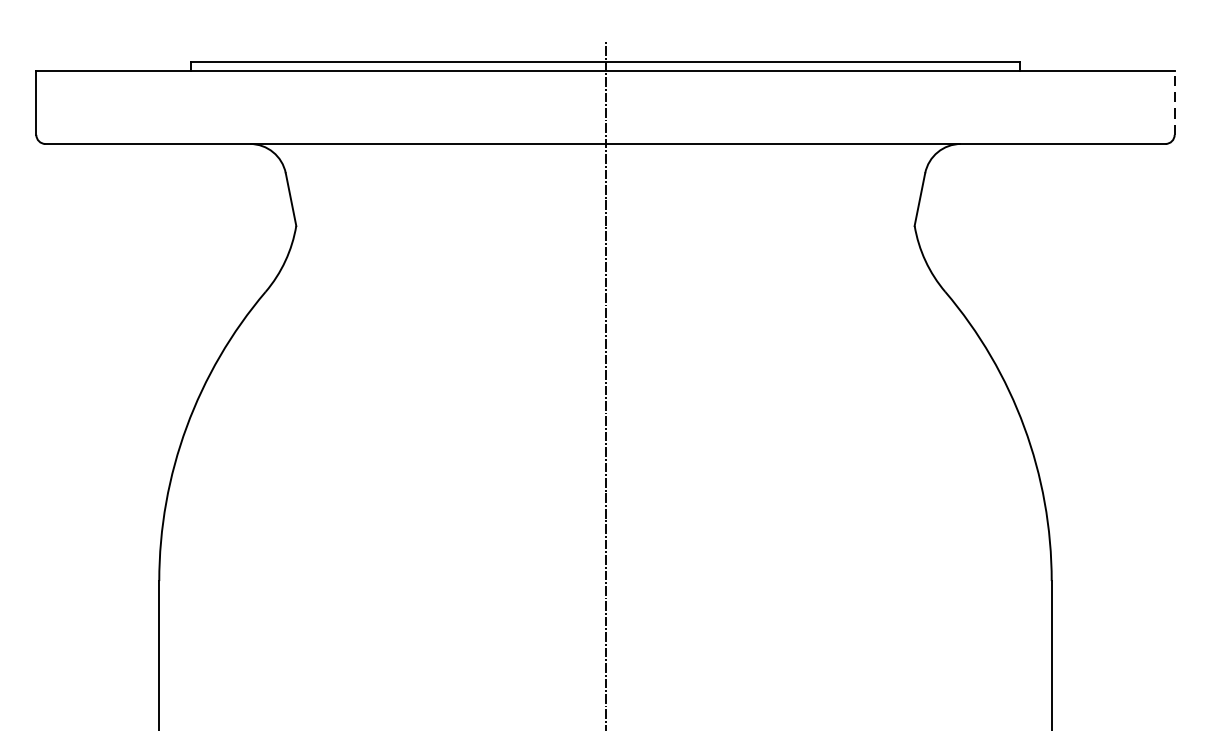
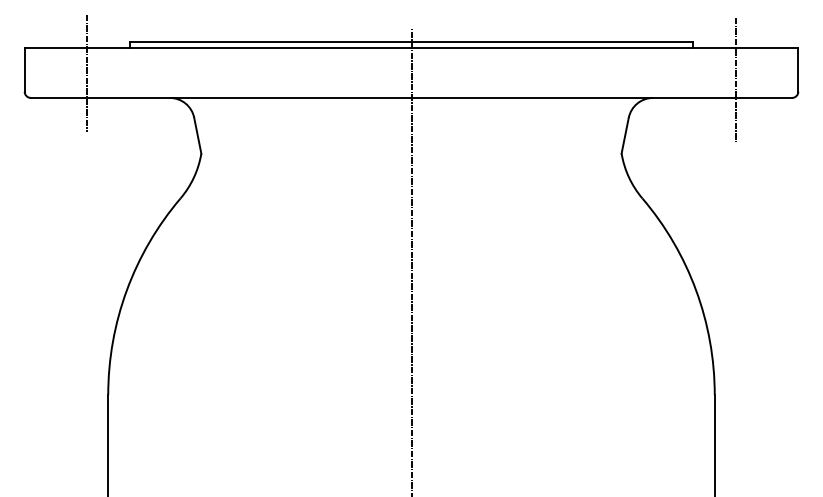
line: (1174, 103) -> (798, 70), dashed -> solid
line: (127, 108) -> (86, 73), added
line: (1083, 116) -> (736, 79), added

